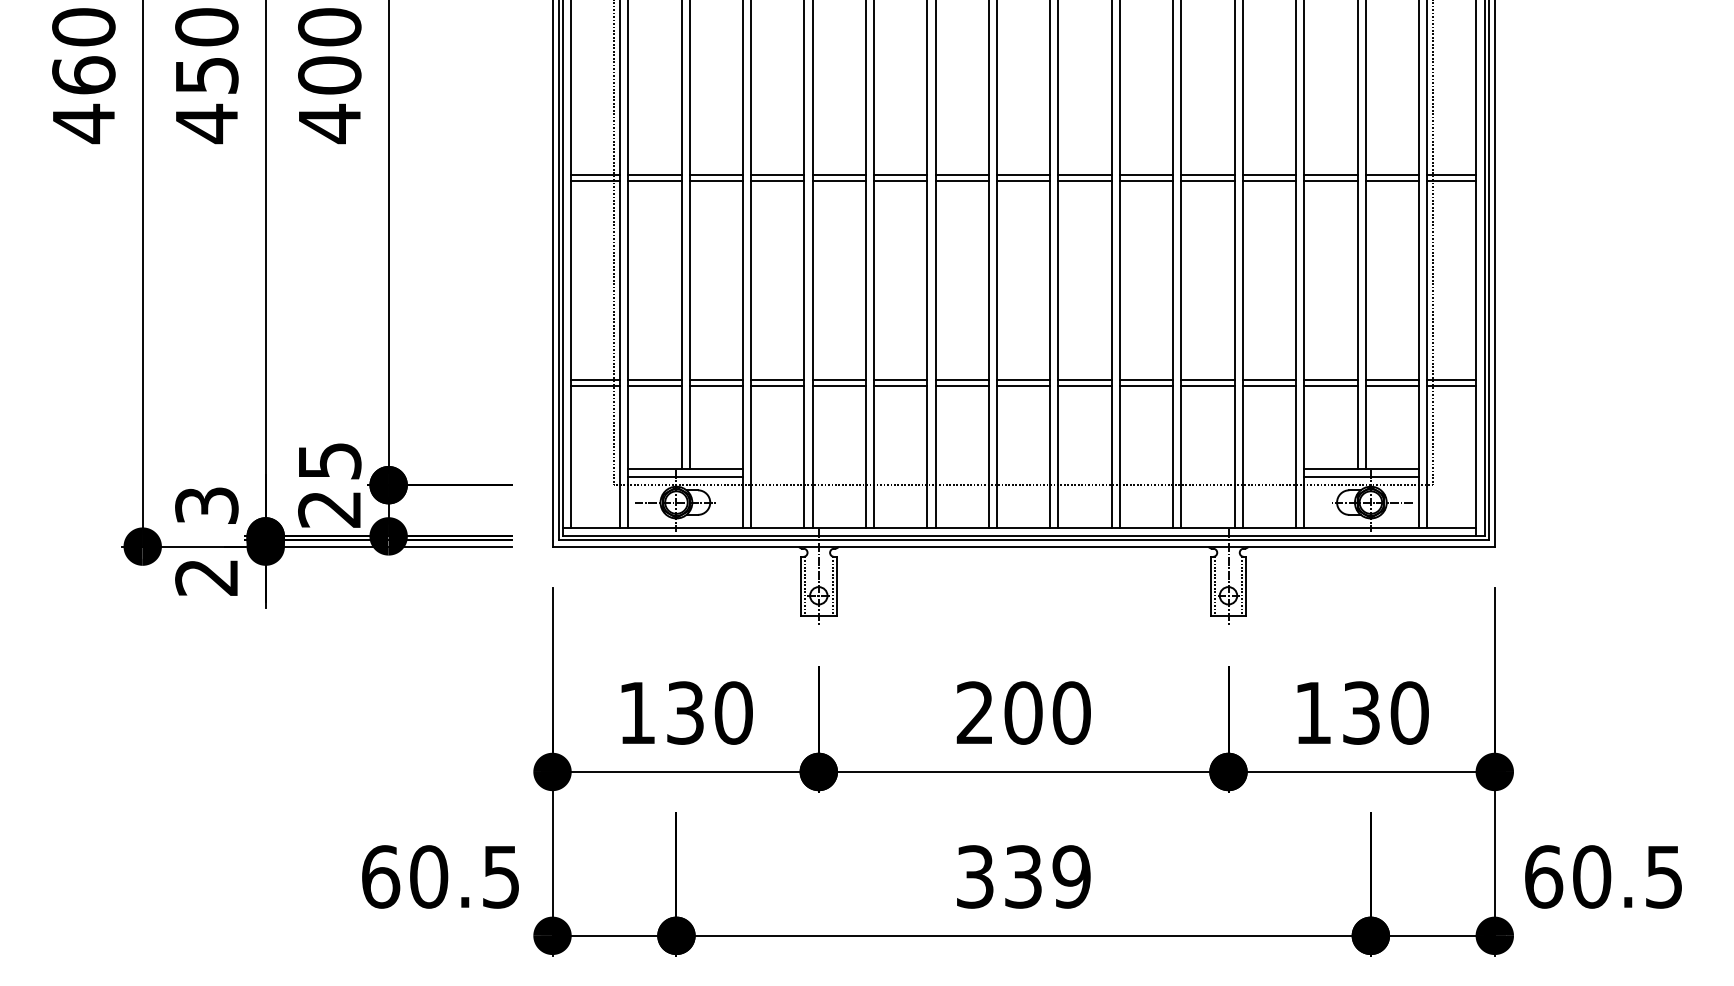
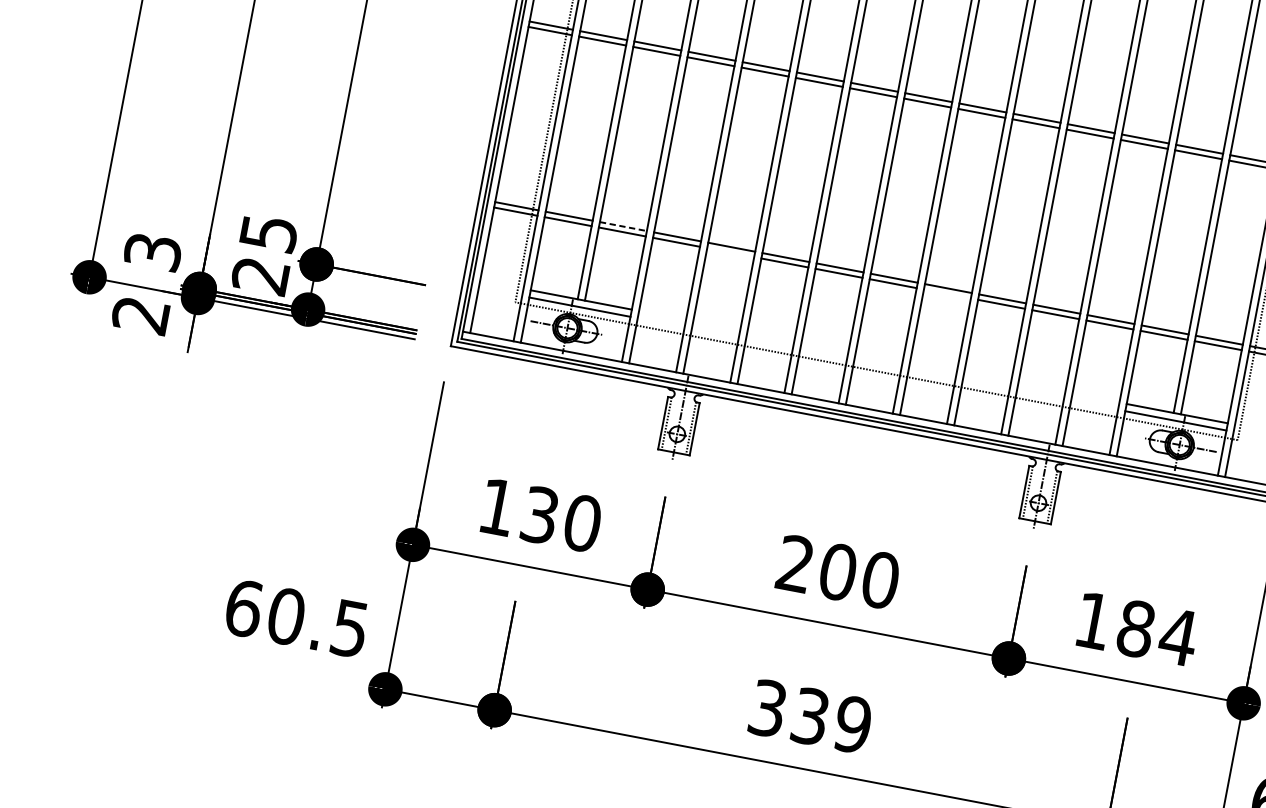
line: (716, 379) -> (623, 226), solid -> dashed
line: (838, 385) -> (730, 252), removed
line: (1084, 385) -> (946, 293), removed
text: (1385, 712) -> (1157, 632), 130 -> 184

